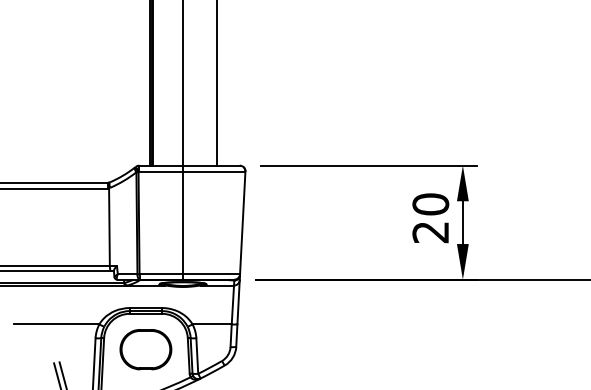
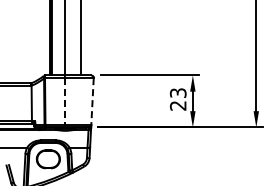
text: (431, 205) -> (178, 93), 20 -> 23
line: (183, 224) -> (65, 102), solid -> dashed
line: (242, 224) -> (92, 102), solid -> dashed

